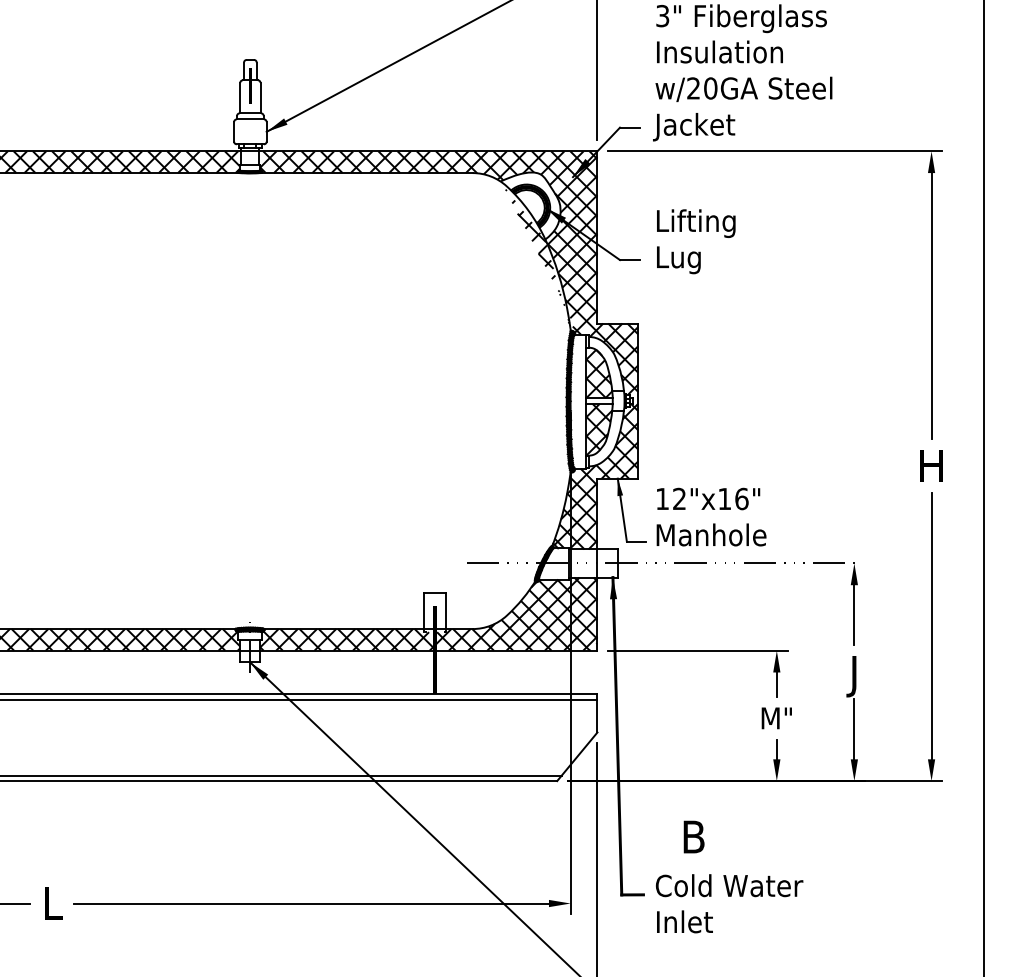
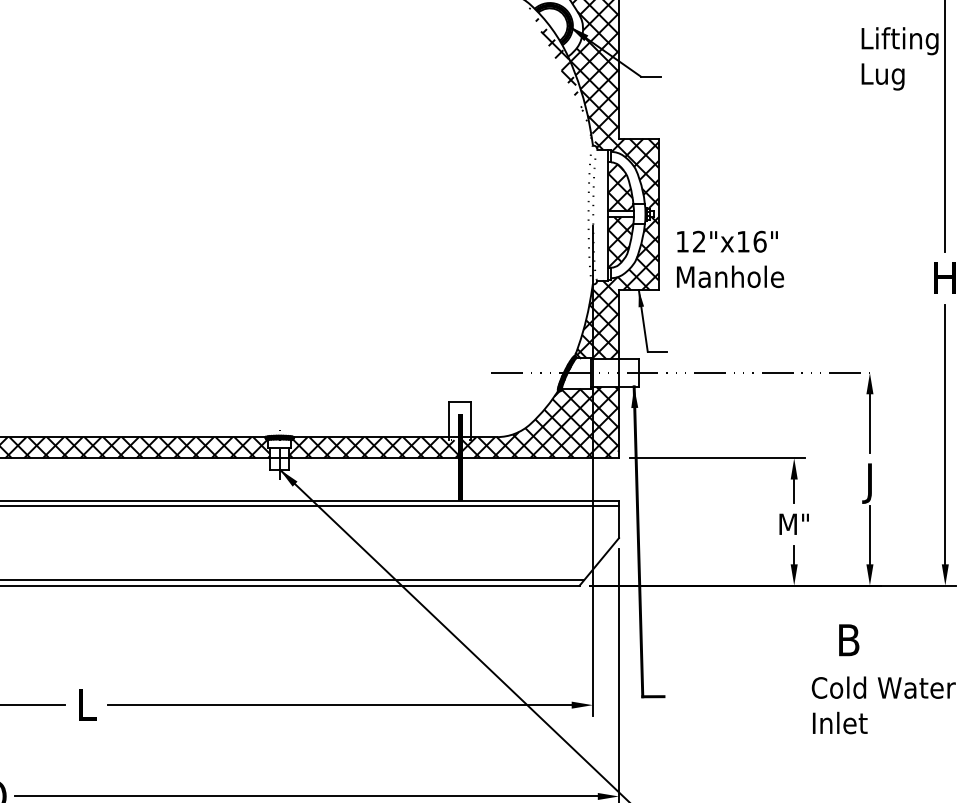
text: (696, 241) -> (900, 58), moved
hatch: (570, 401) -> (592, 214), removed
text: (711, 516) -> (730, 258), moved
text: (729, 876) -> (883, 678), moved

